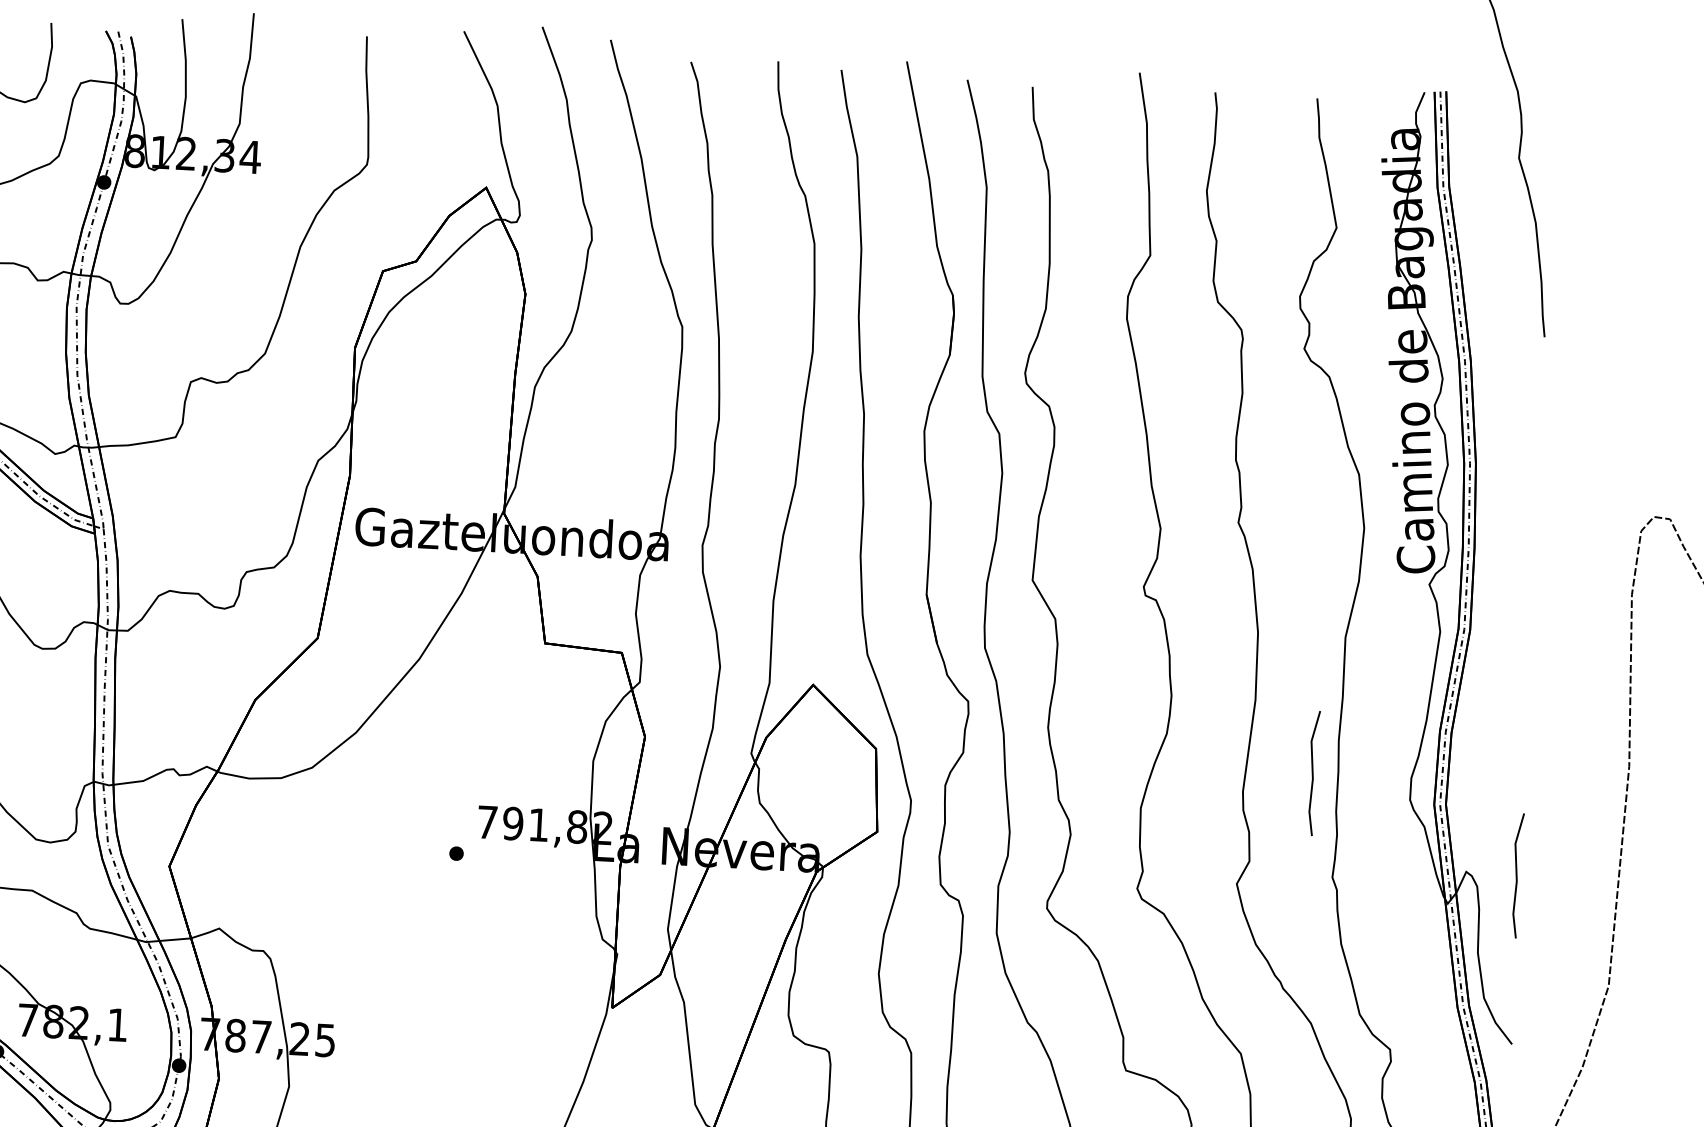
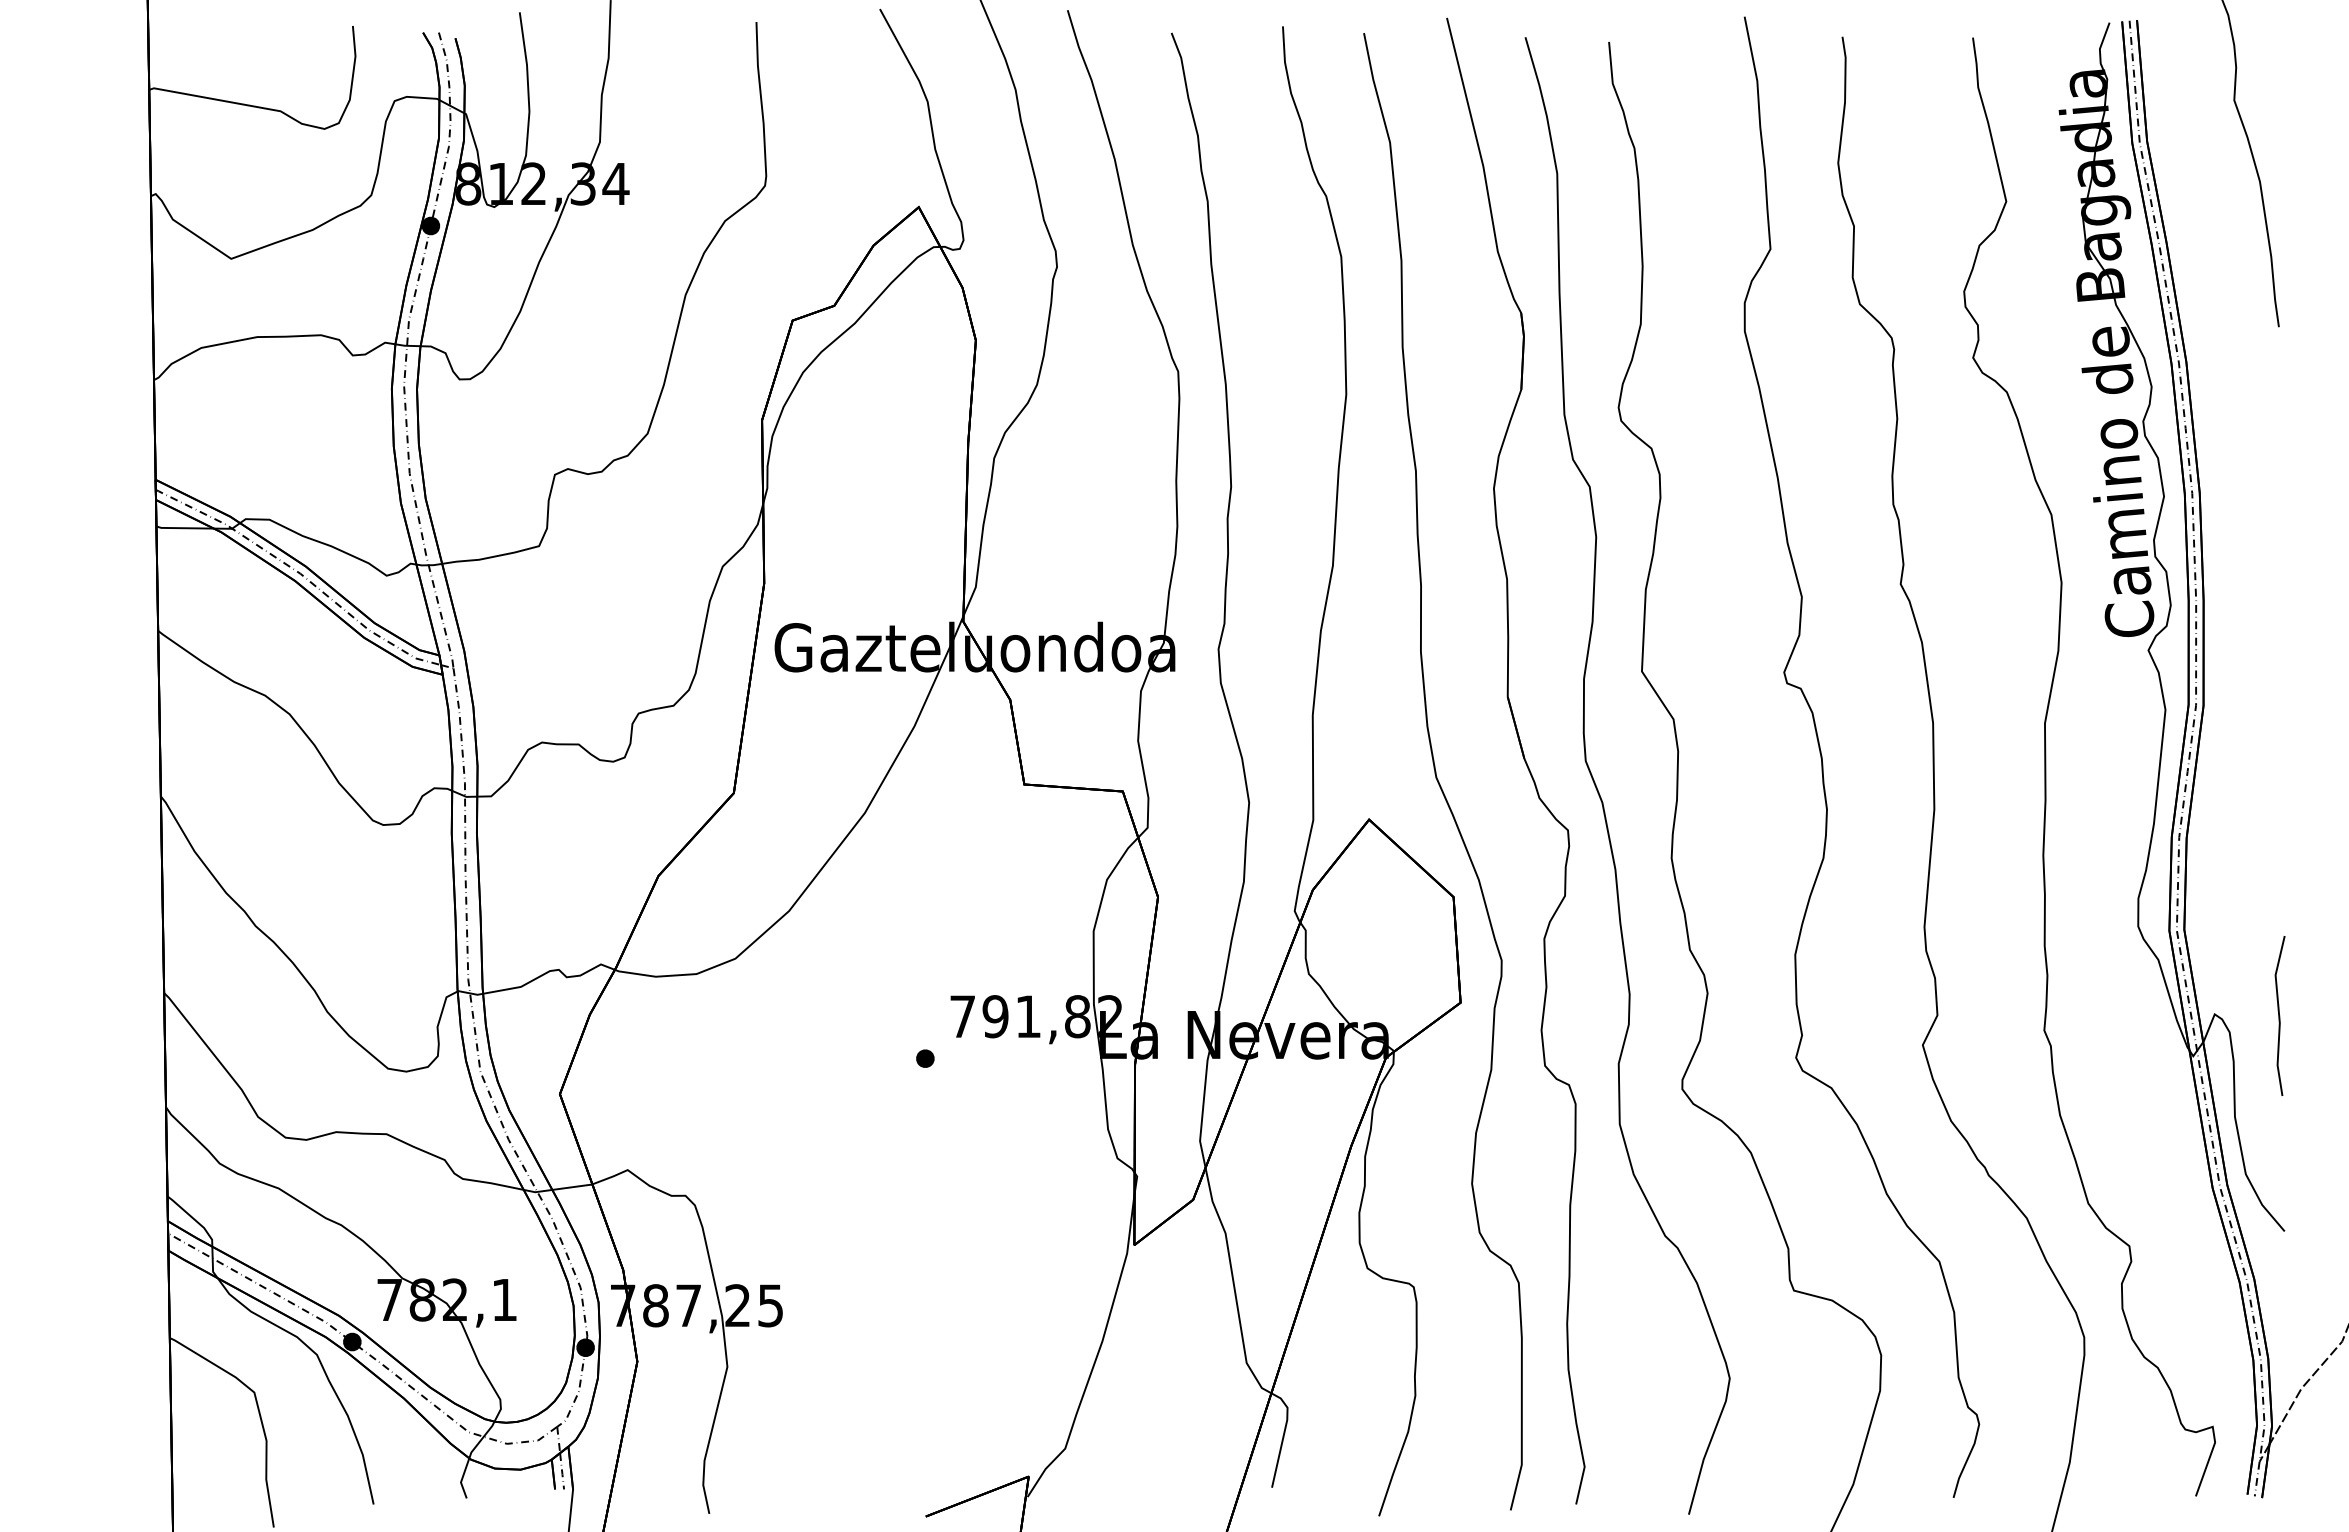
line: (1312, 772) -> (2012, 898), removed

